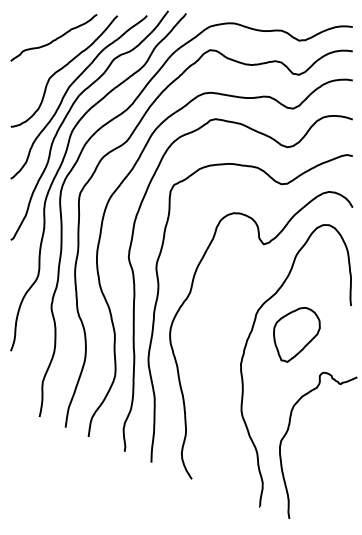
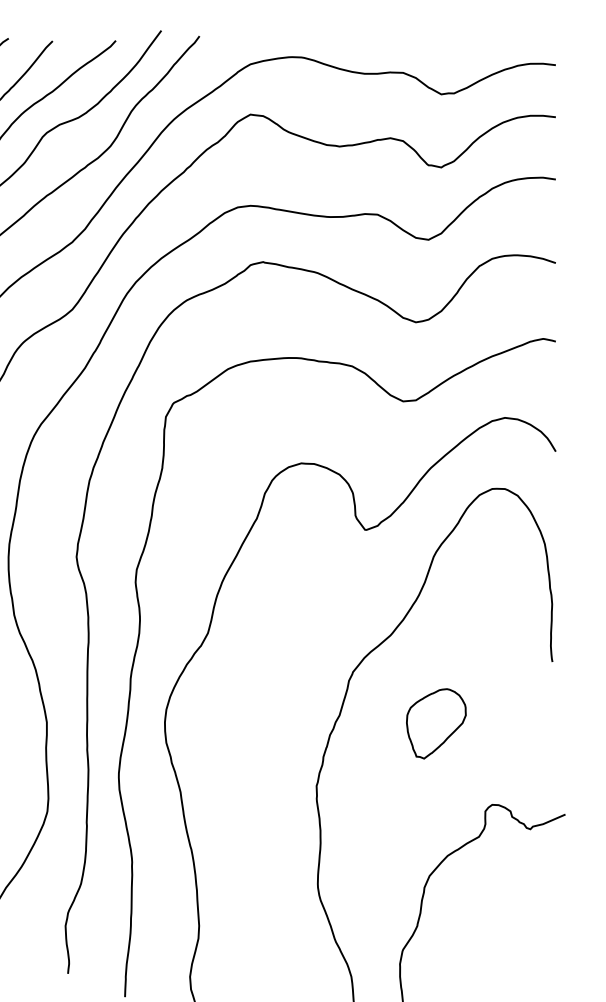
part: (296, 334) -> (435, 722), size x0.6

